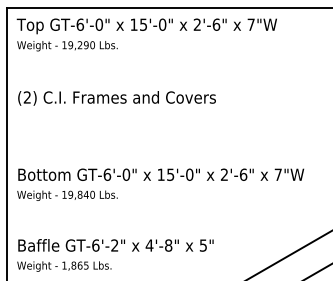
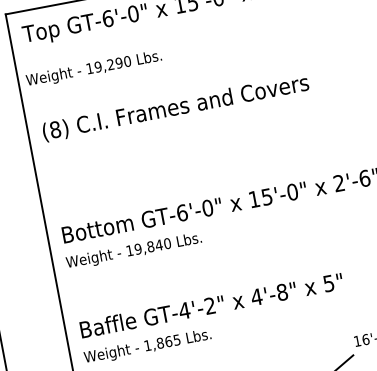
text: (67, 46) -> (94, 69), moved
text: (27, 97) -> (55, 129), (2) -> (8)
text: (95, 245) -> (184, 310), GT-6'-2" -> GT-4'-2"

